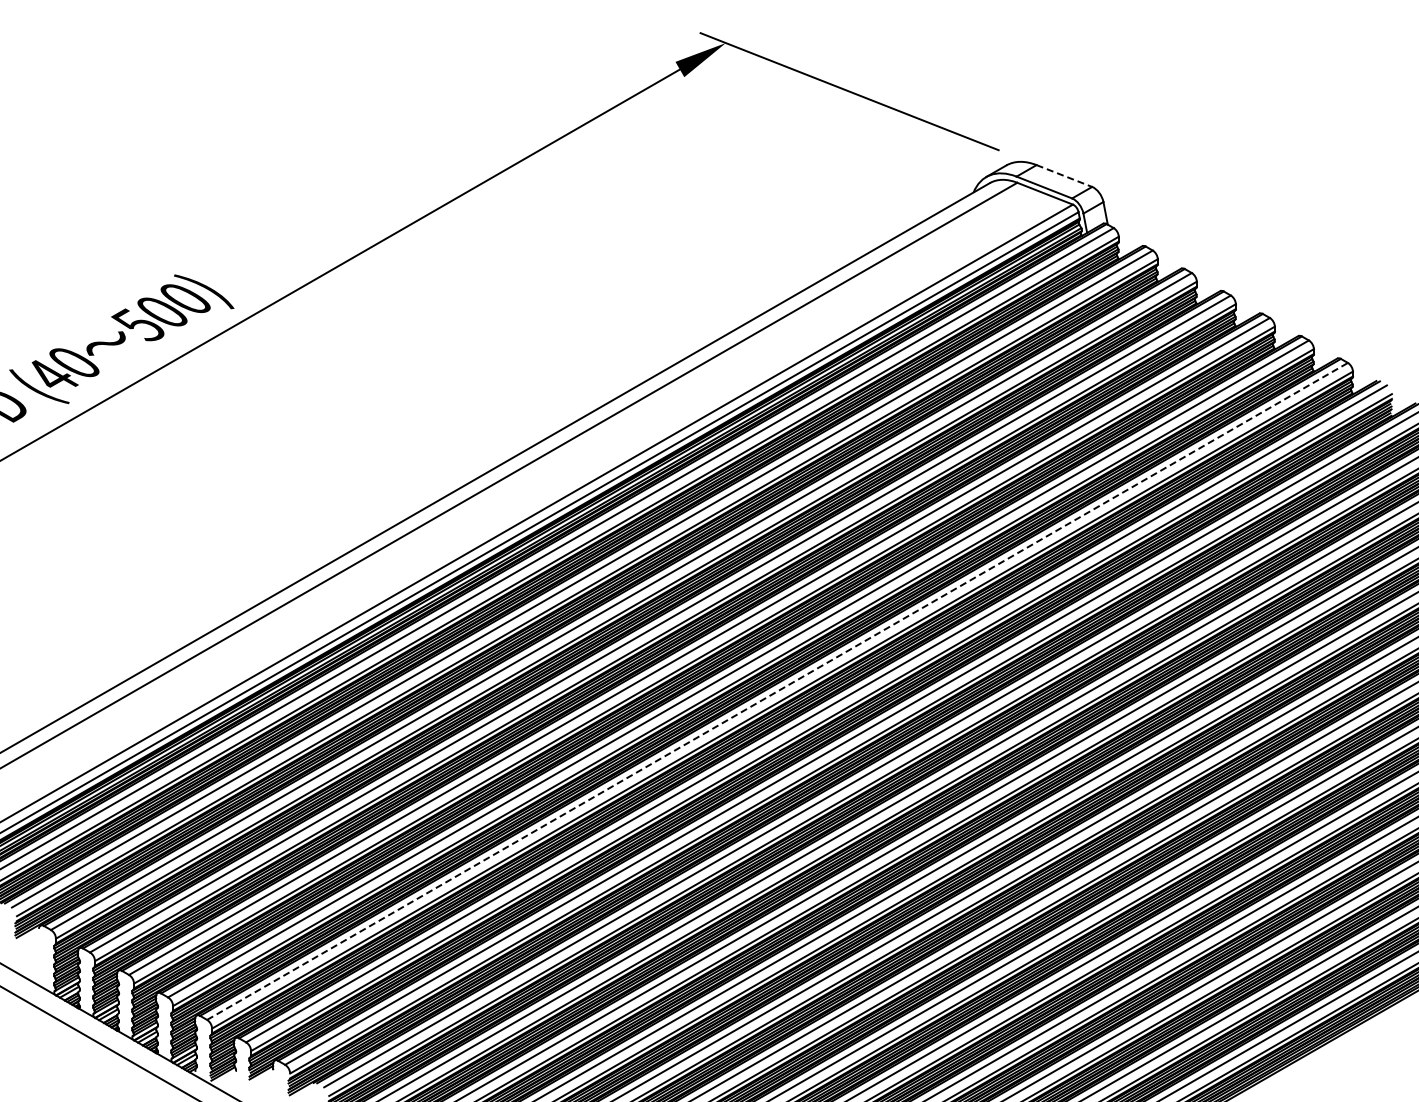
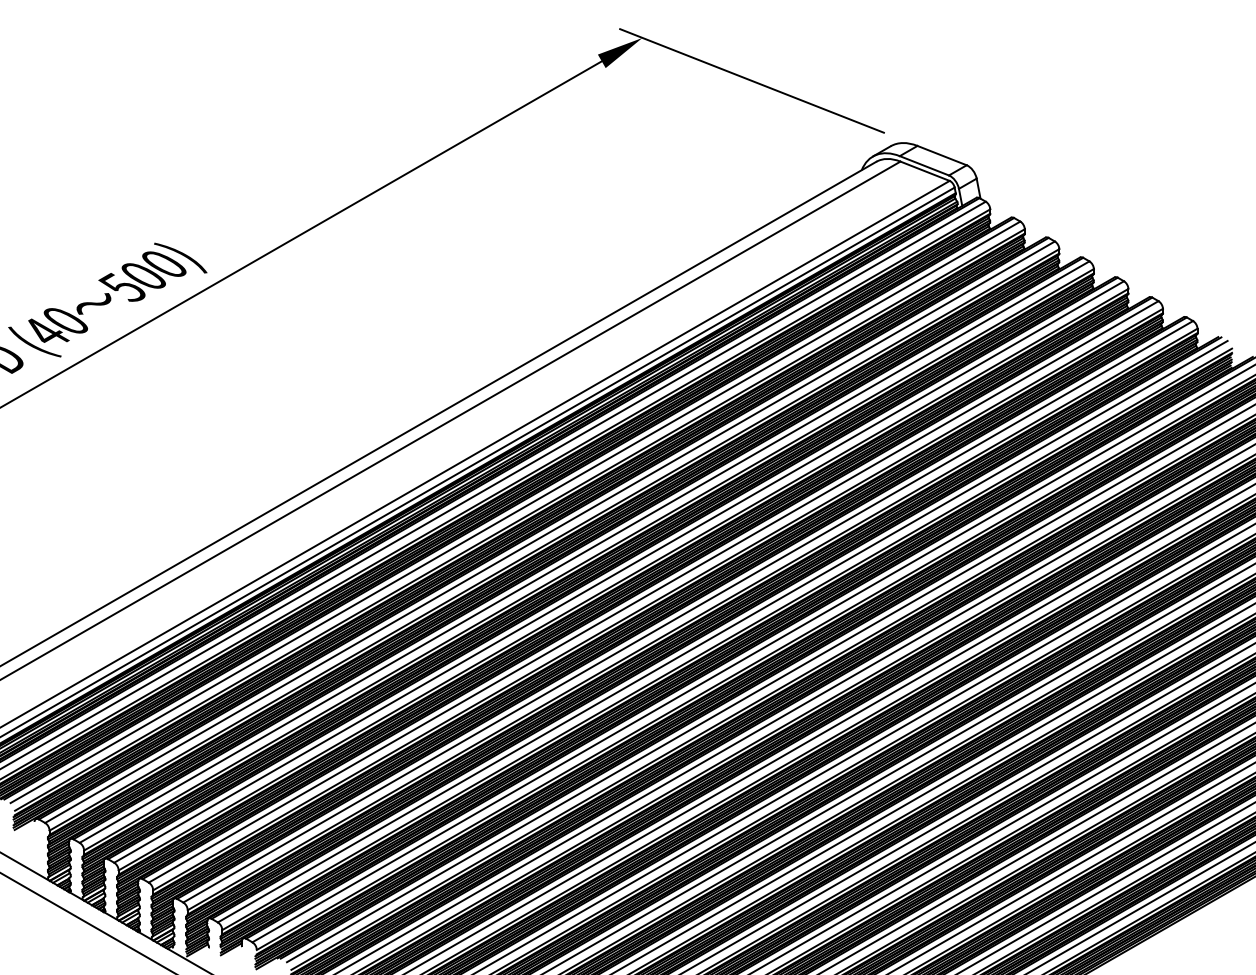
line: (1064, 176) -> (942, 156), dashed -> solid
line: (777, 691) -> (688, 611), dashed -> solid

